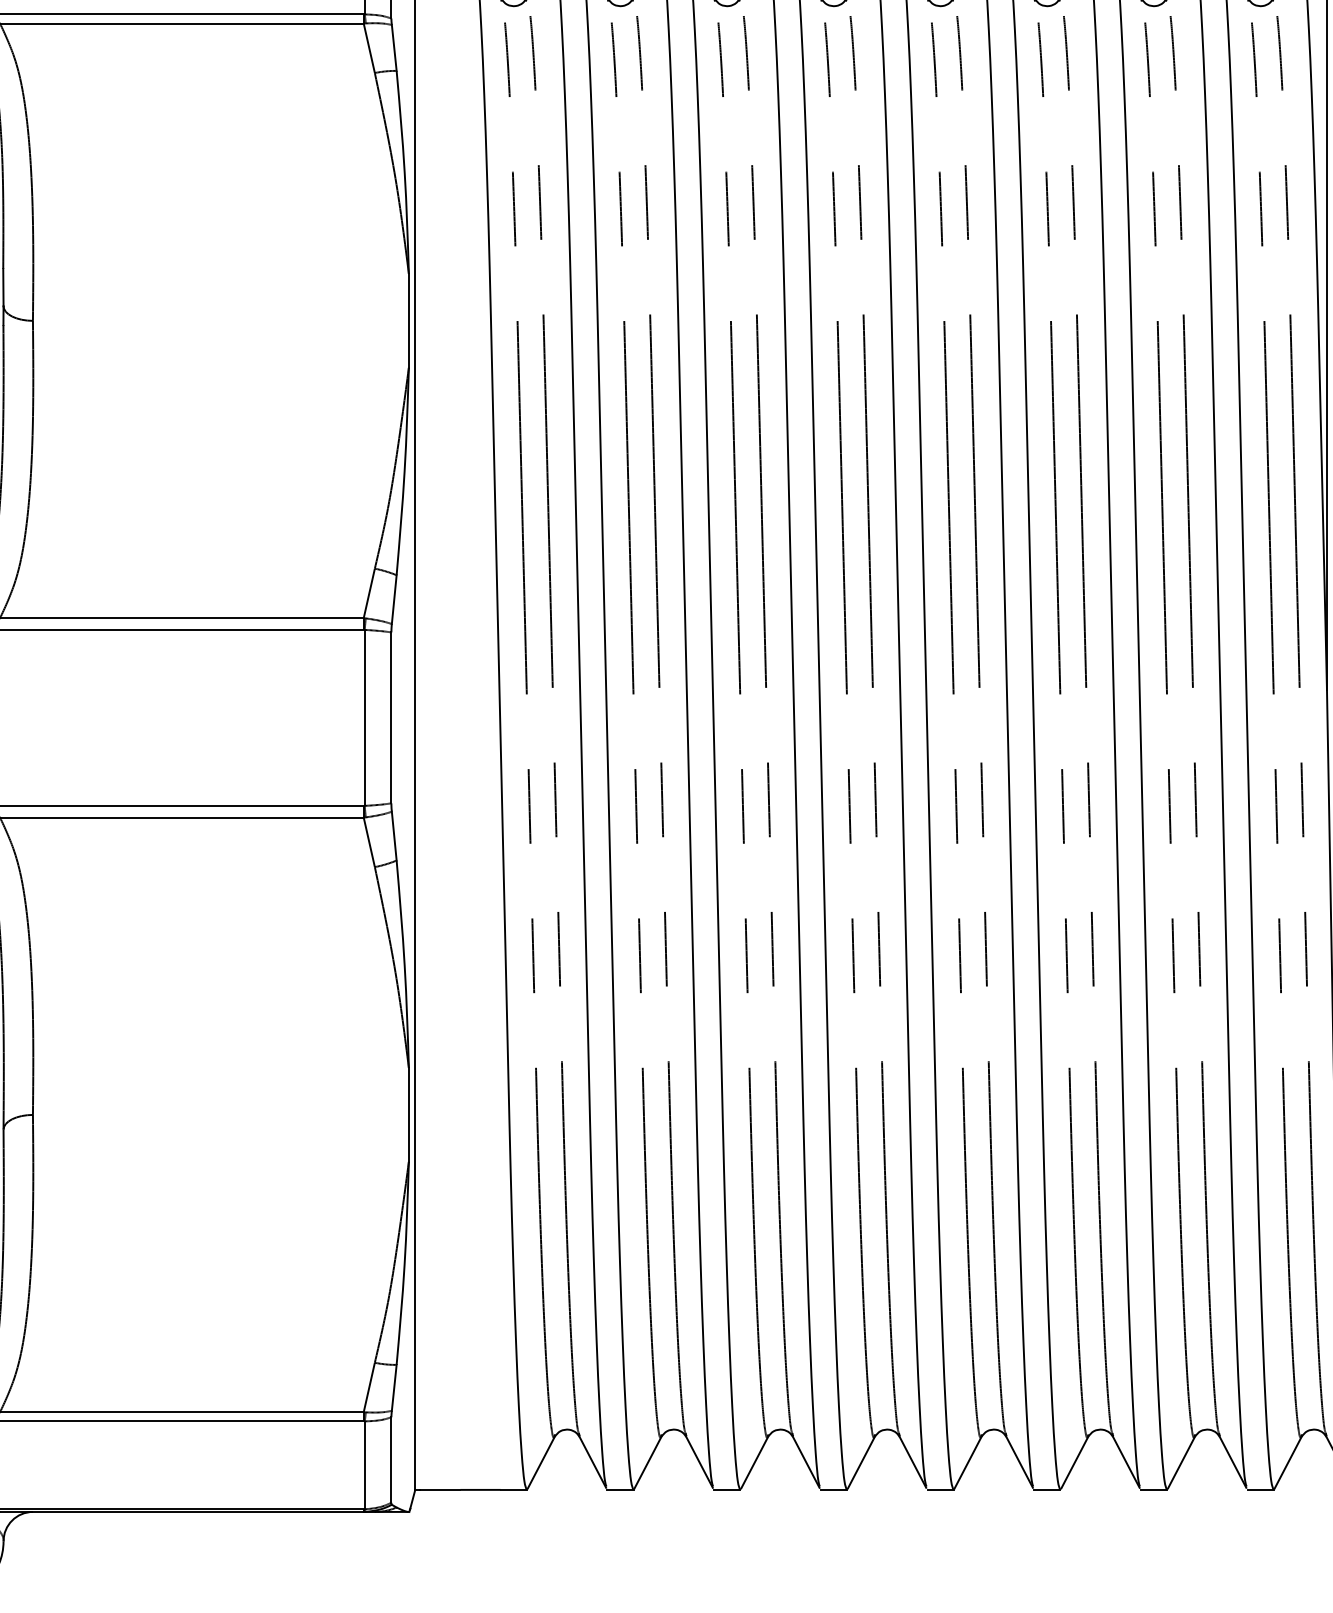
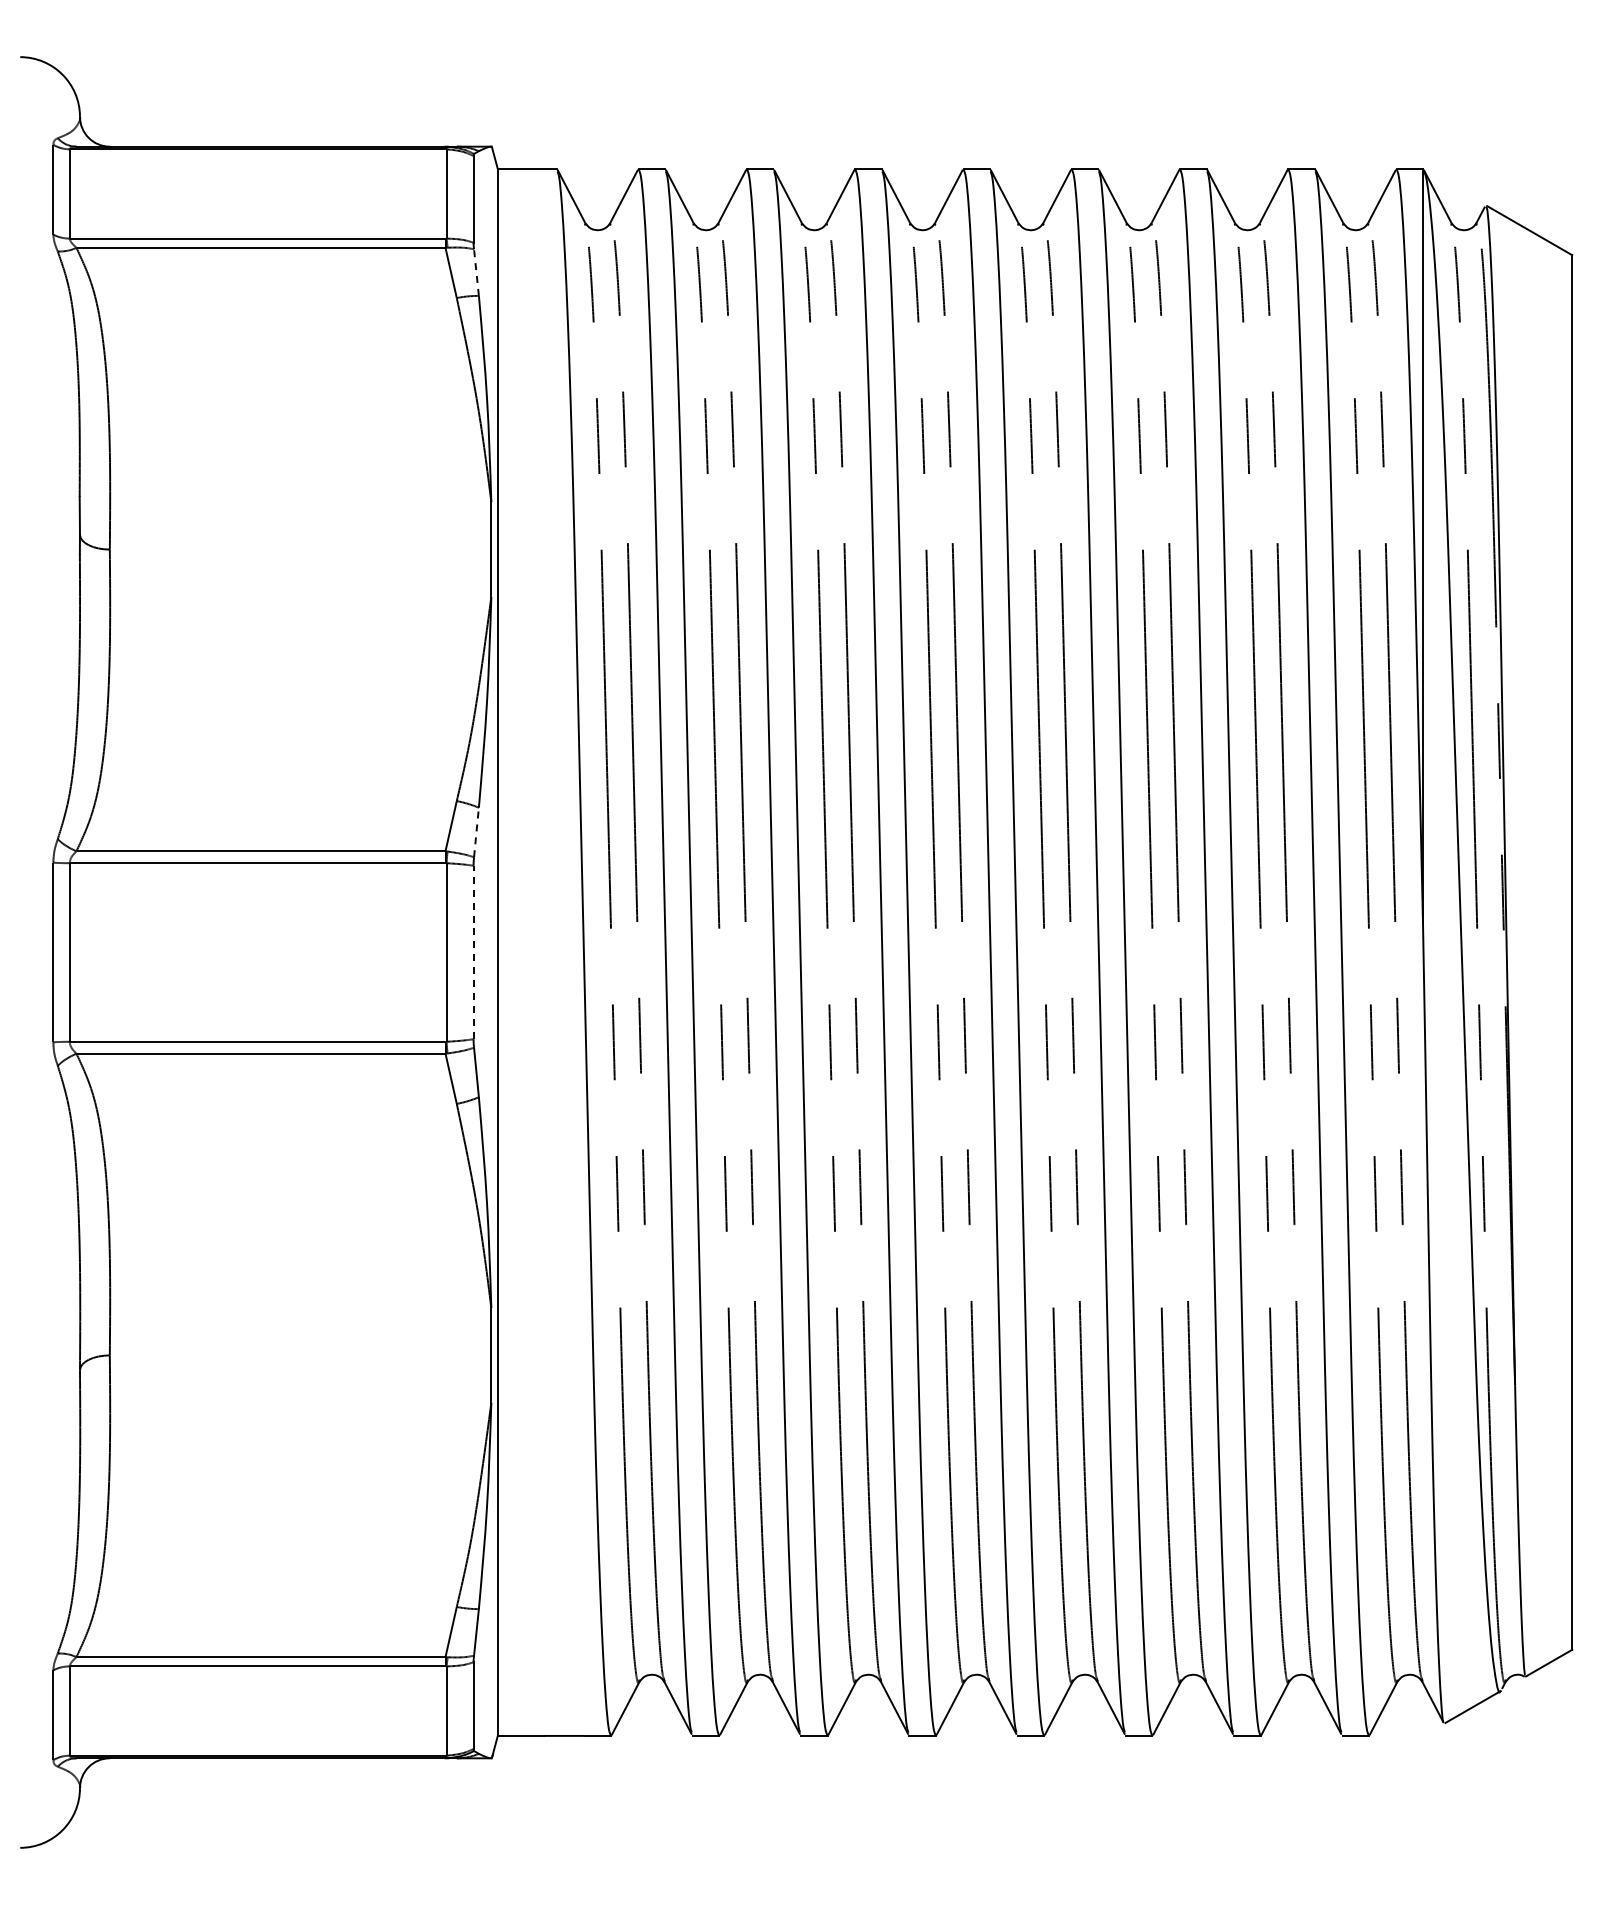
line: (394, 47) -> (476, 272), solid -> dashed
line: (394, 599) -> (476, 832), solid -> dashed
line: (391, 717) -> (473, 952), solid -> dashed

